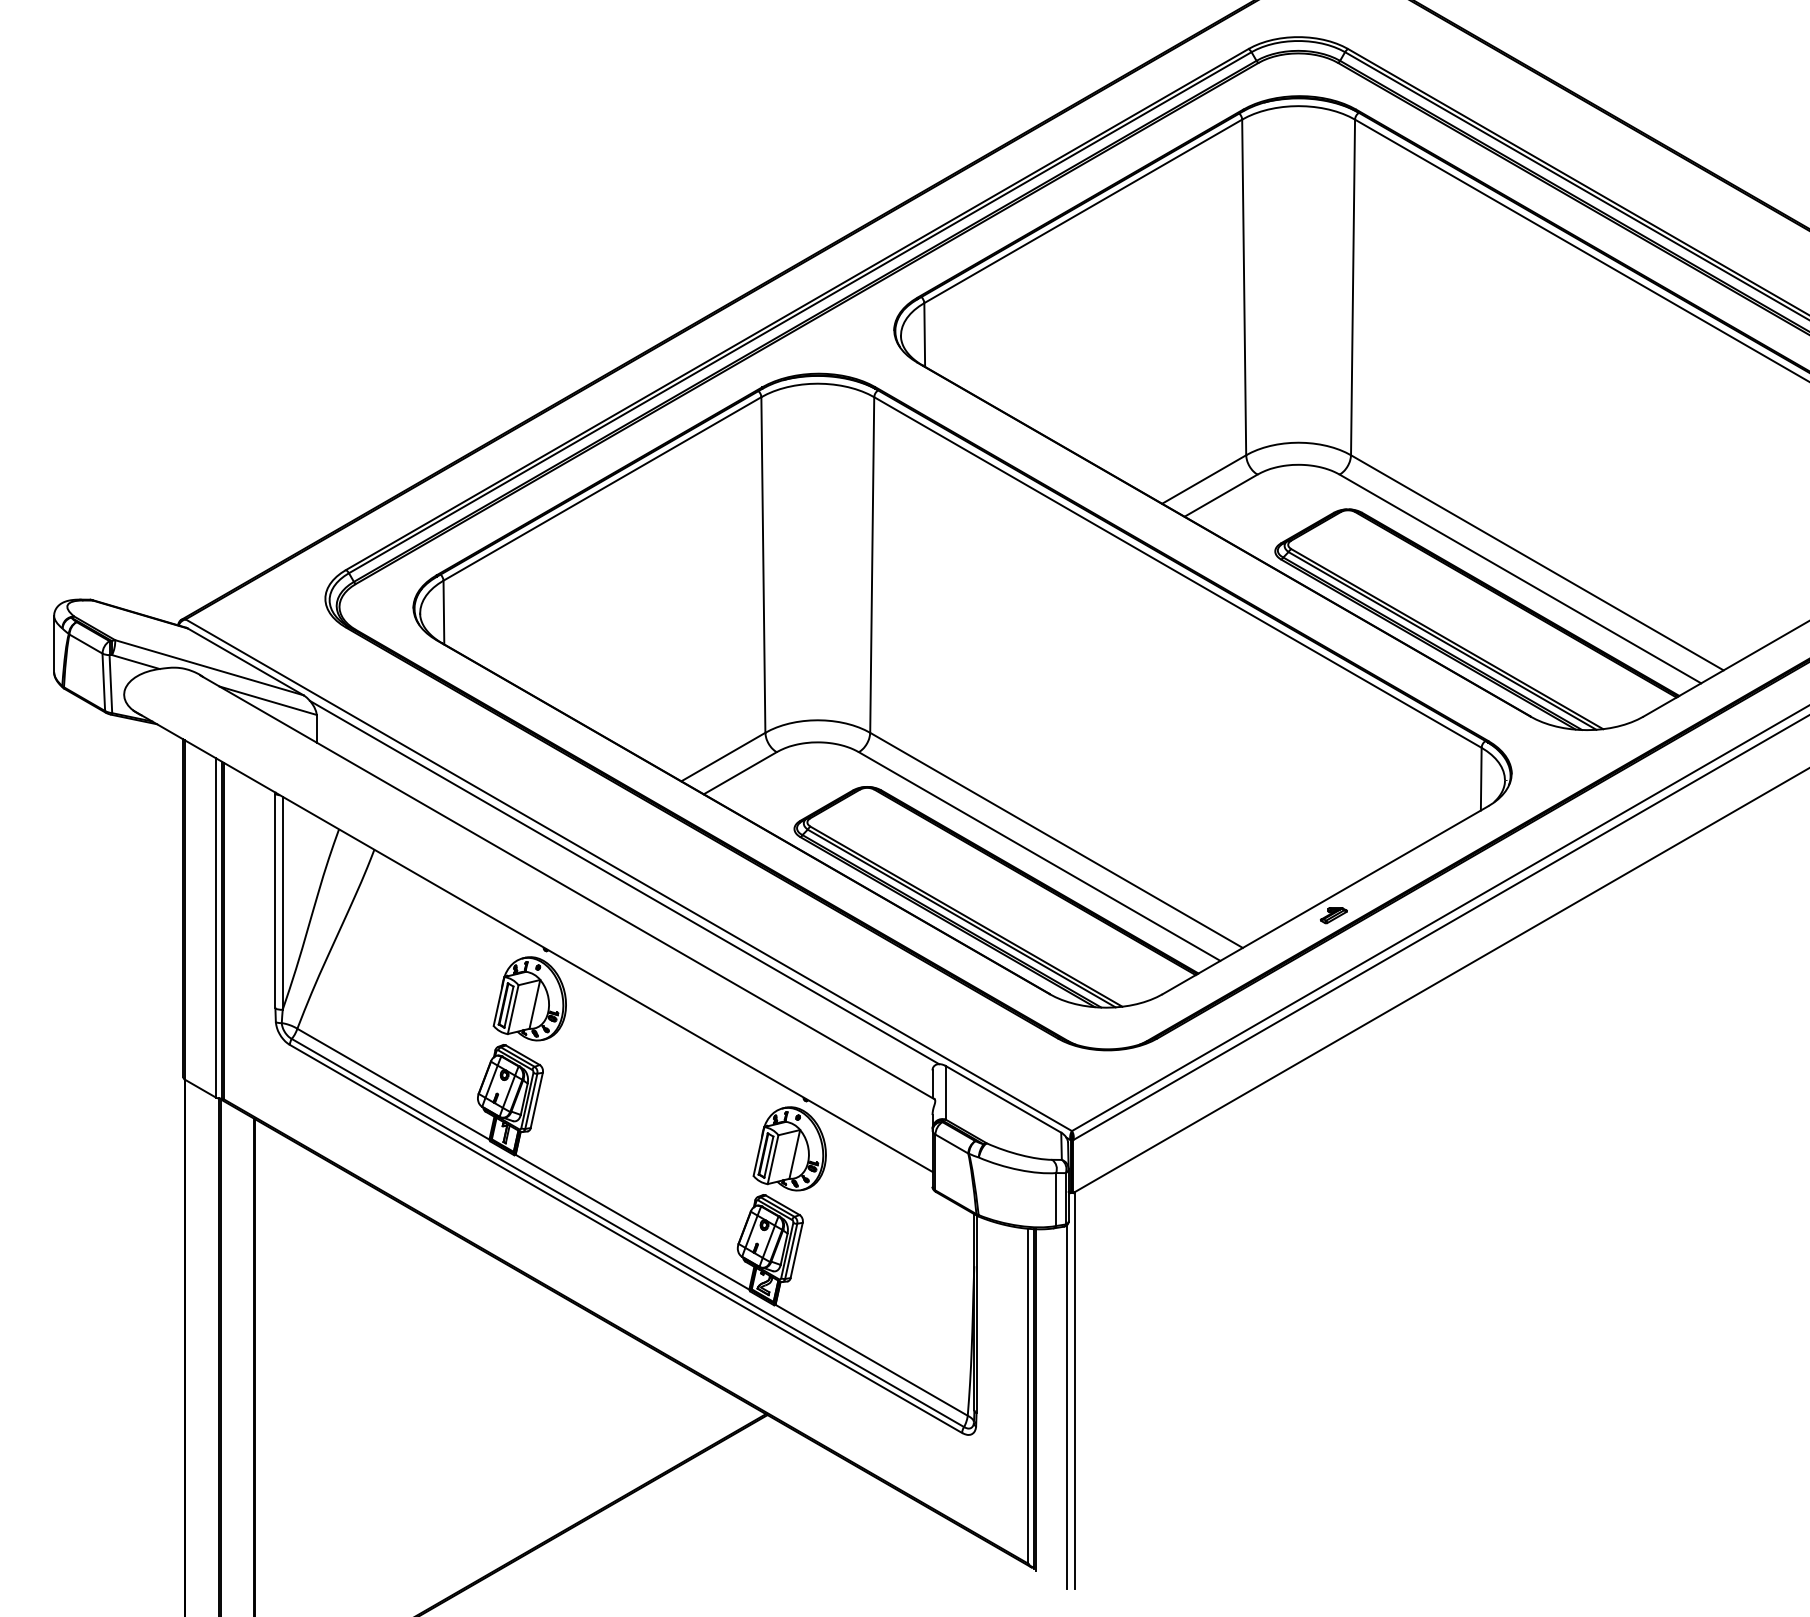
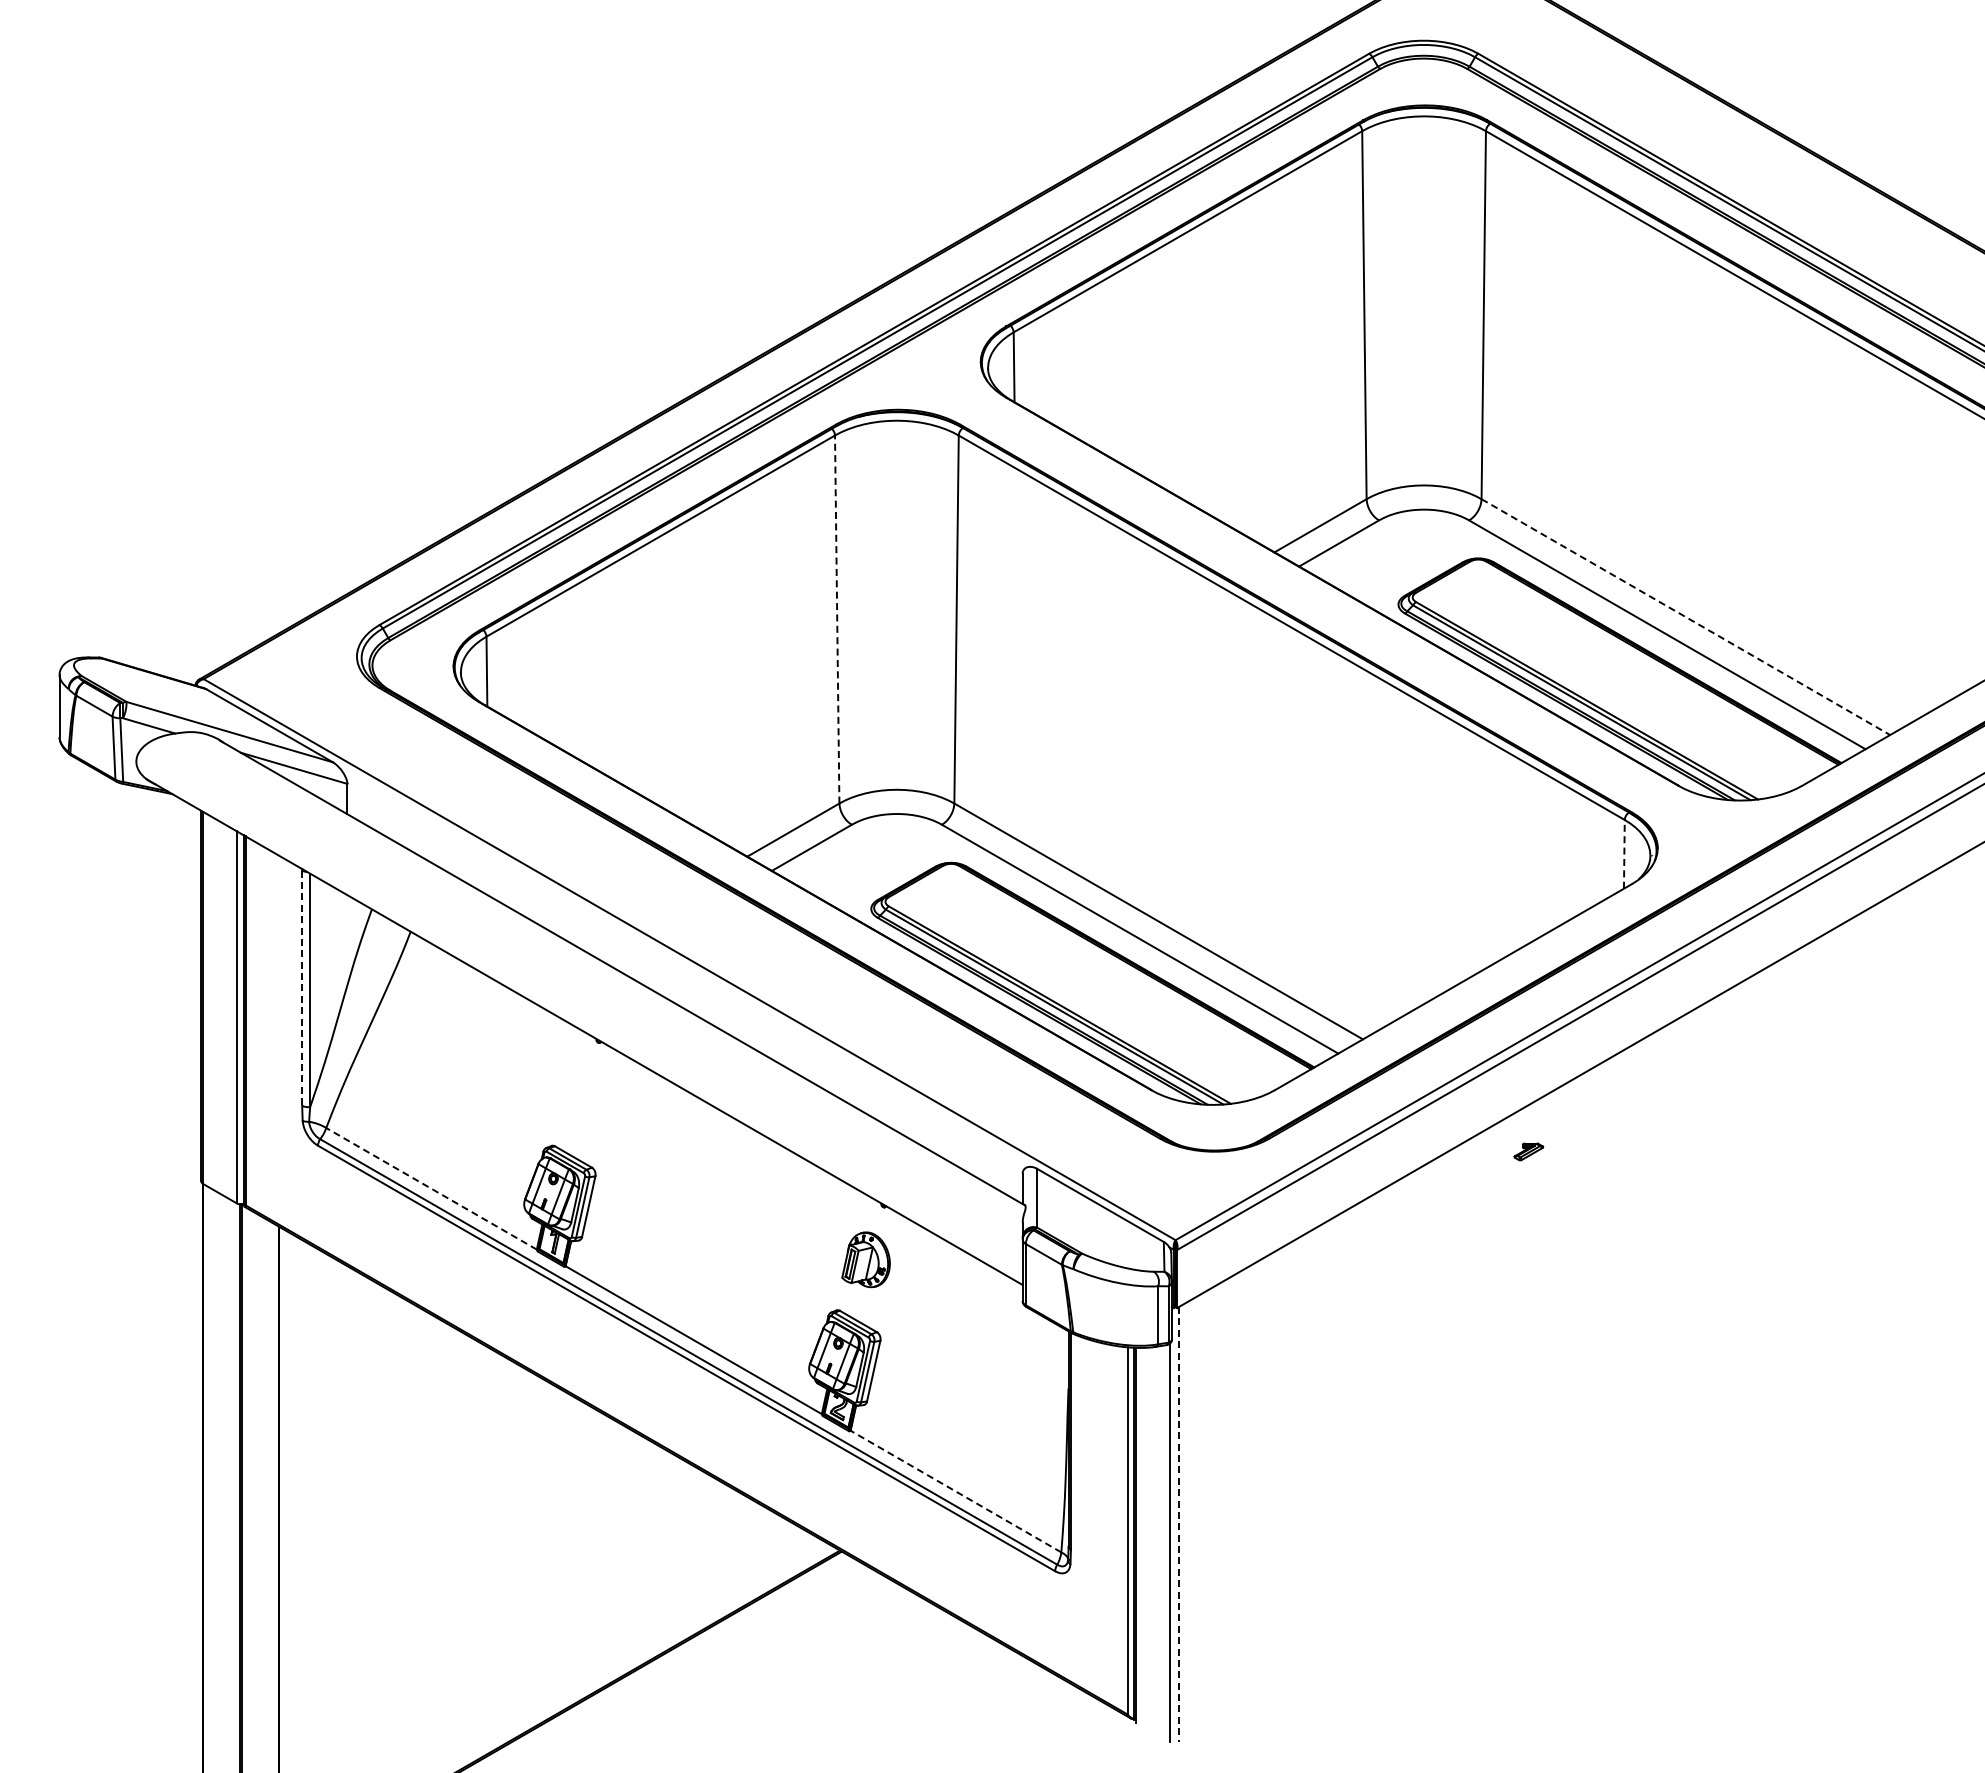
line: (1537, 563) -> (1685, 617), solid -> dashed
line: (763, 564) -> (837, 619), solid -> dashed
line: (1481, 778) -> (1624, 853), solid -> dashed
line: (624, 882) -> (684, 967), removed
line: (275, 901) -> (302, 988), solid -> dashed
part: (1333, 915) -> (1528, 1151), moved
part: (529, 998) -> (580, 1094), removed
line: (393, 1083) -> (431, 1188), solid -> dashed
part: (789, 1148) -> (865, 1259), size x0.6
line: (871, 1360) -> (955, 1491), solid -> dashed
line: (1074, 1390) -> (1178, 1524), solid -> dashed

